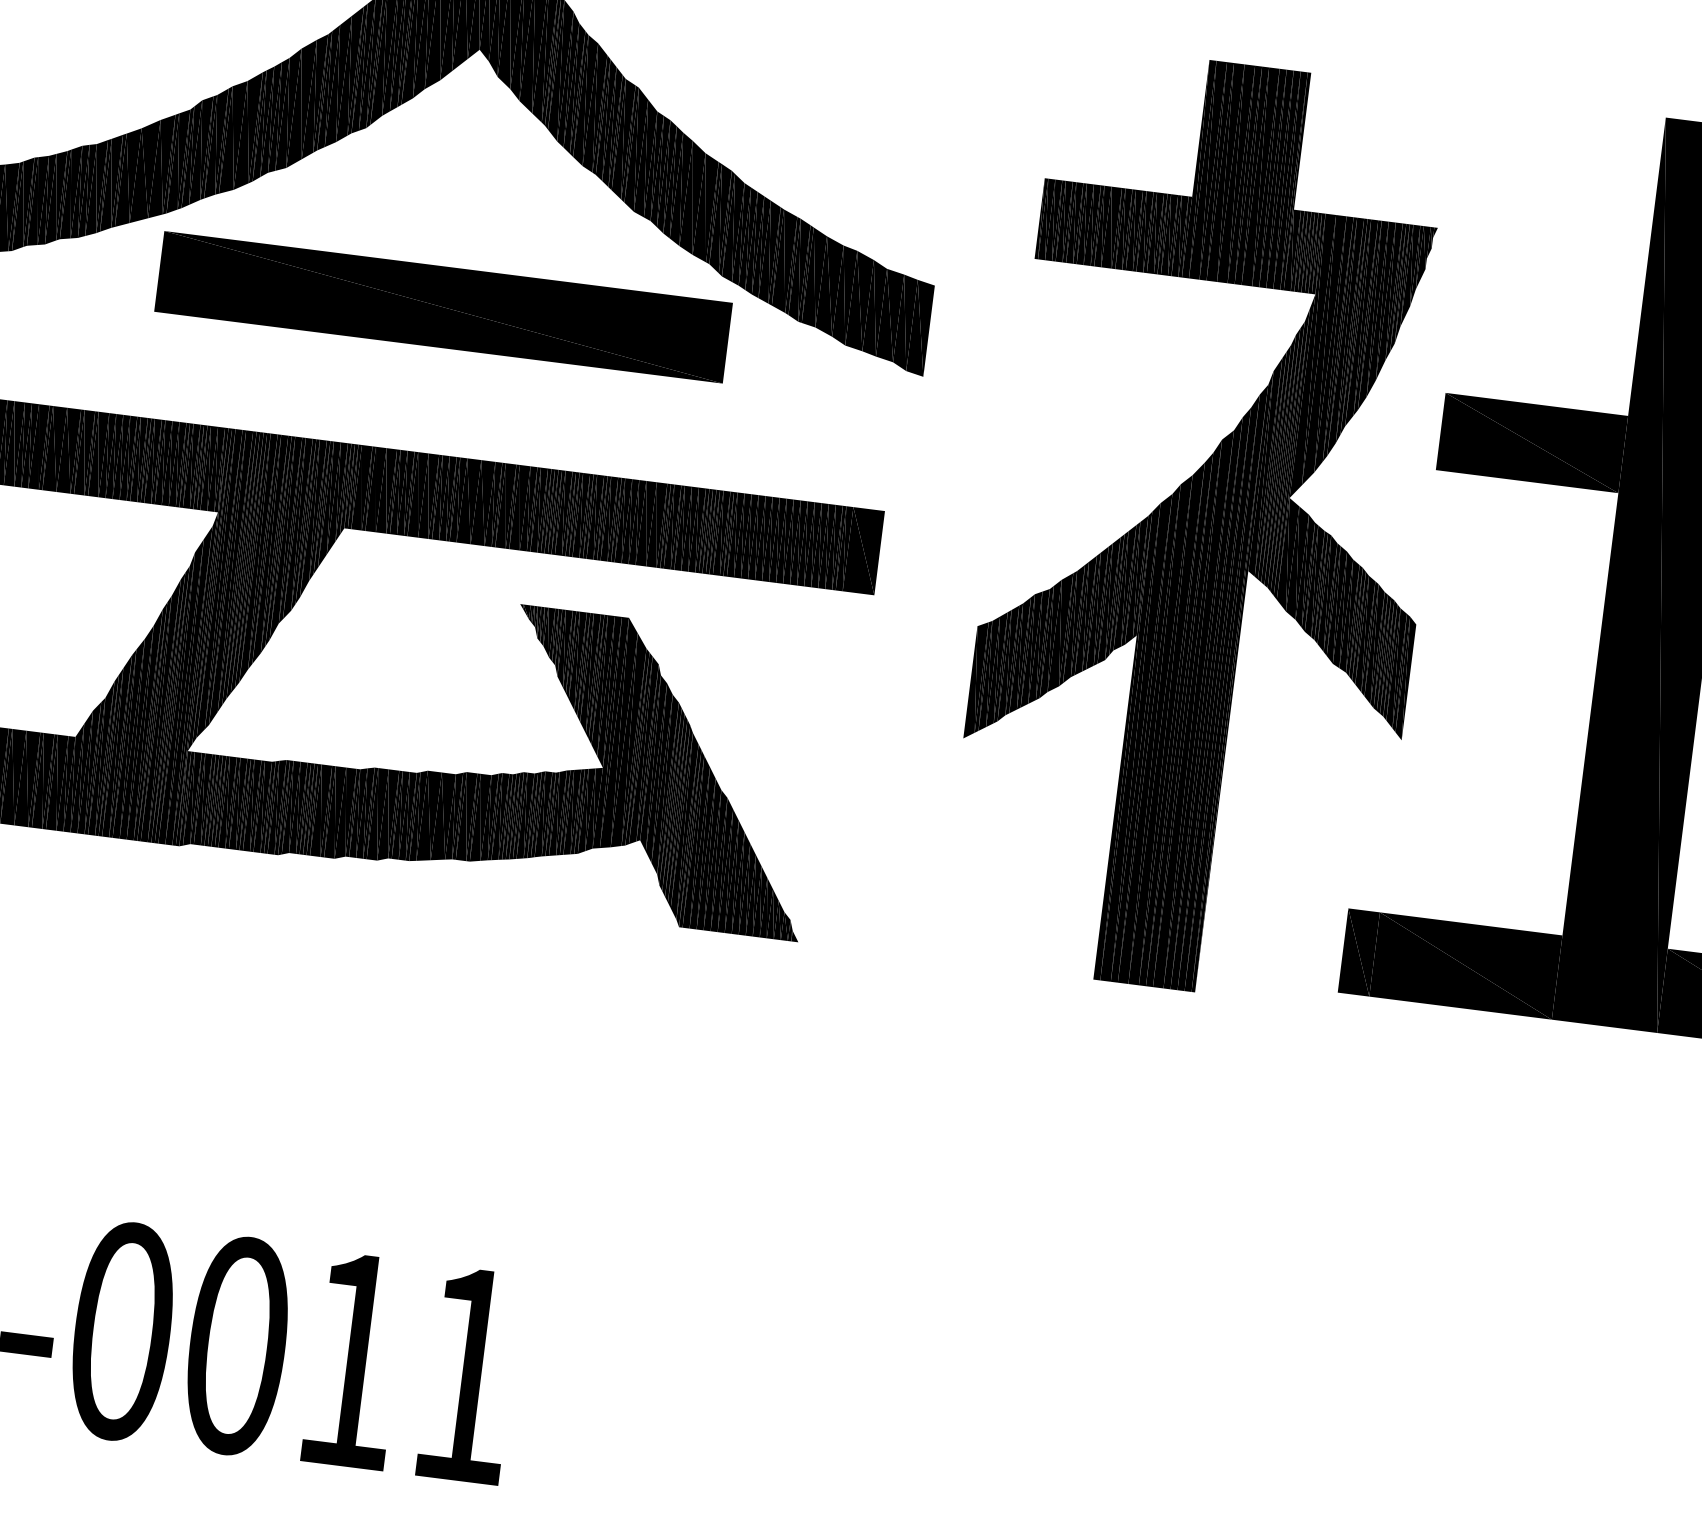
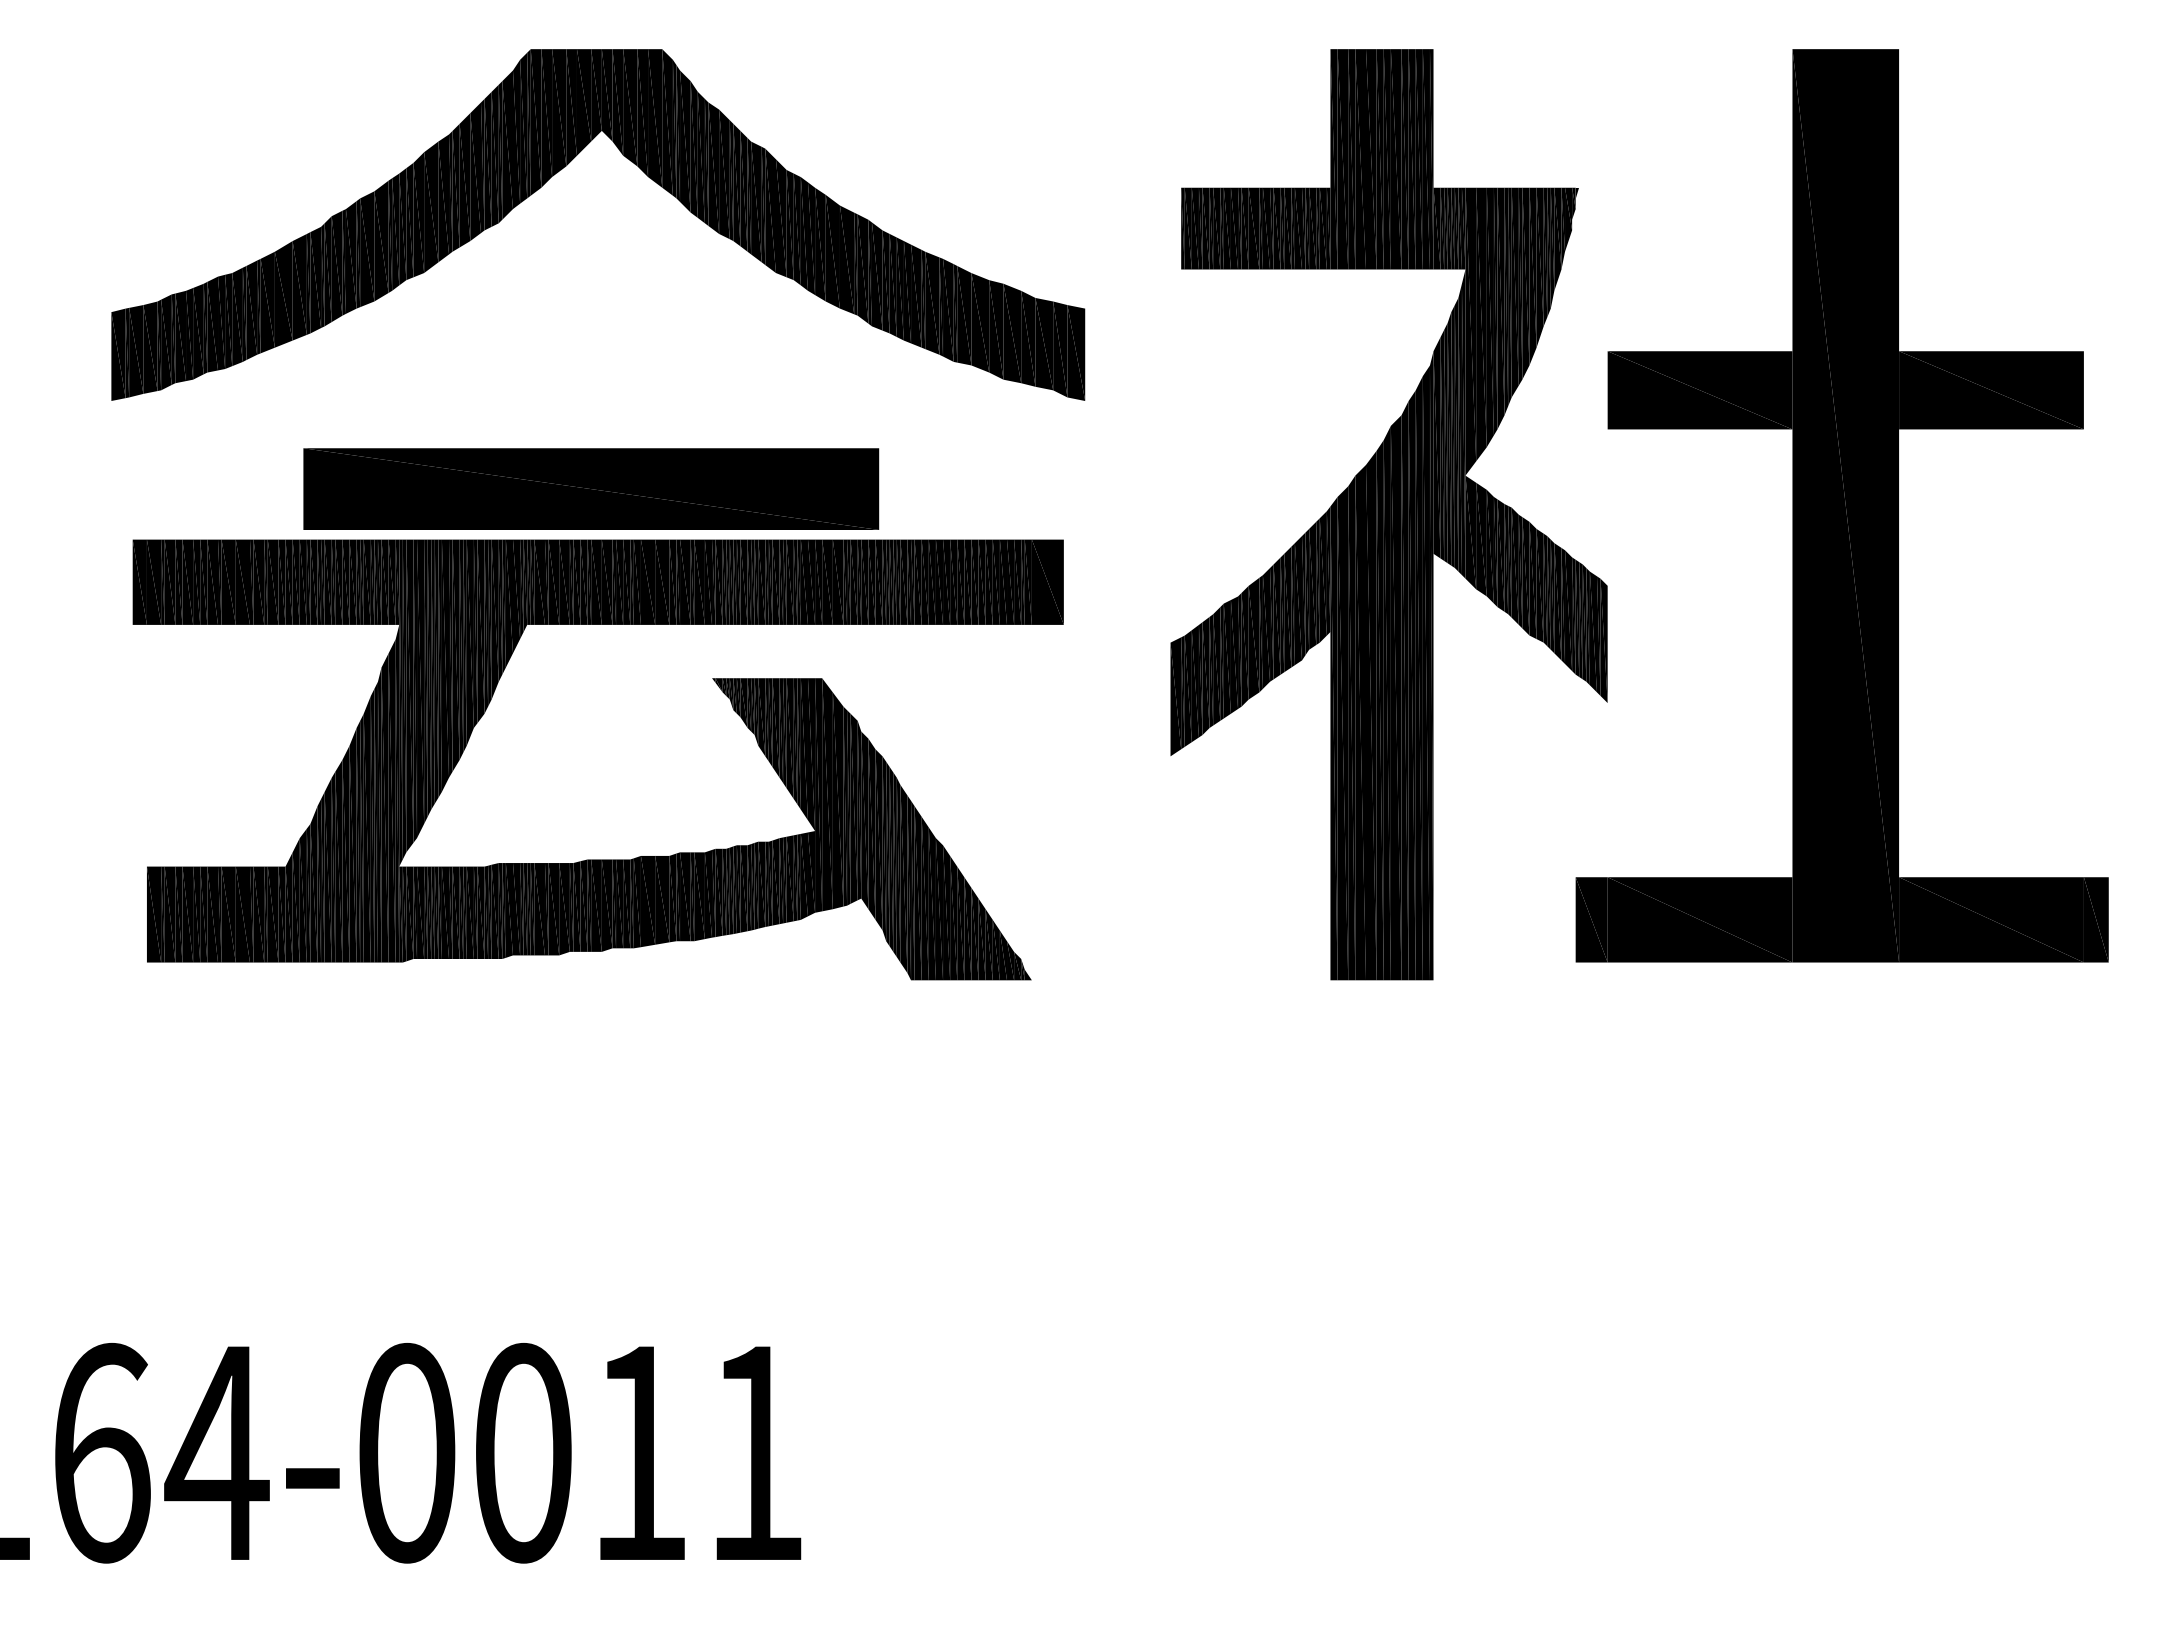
part: (443, 306) -> (591, 488), moved

